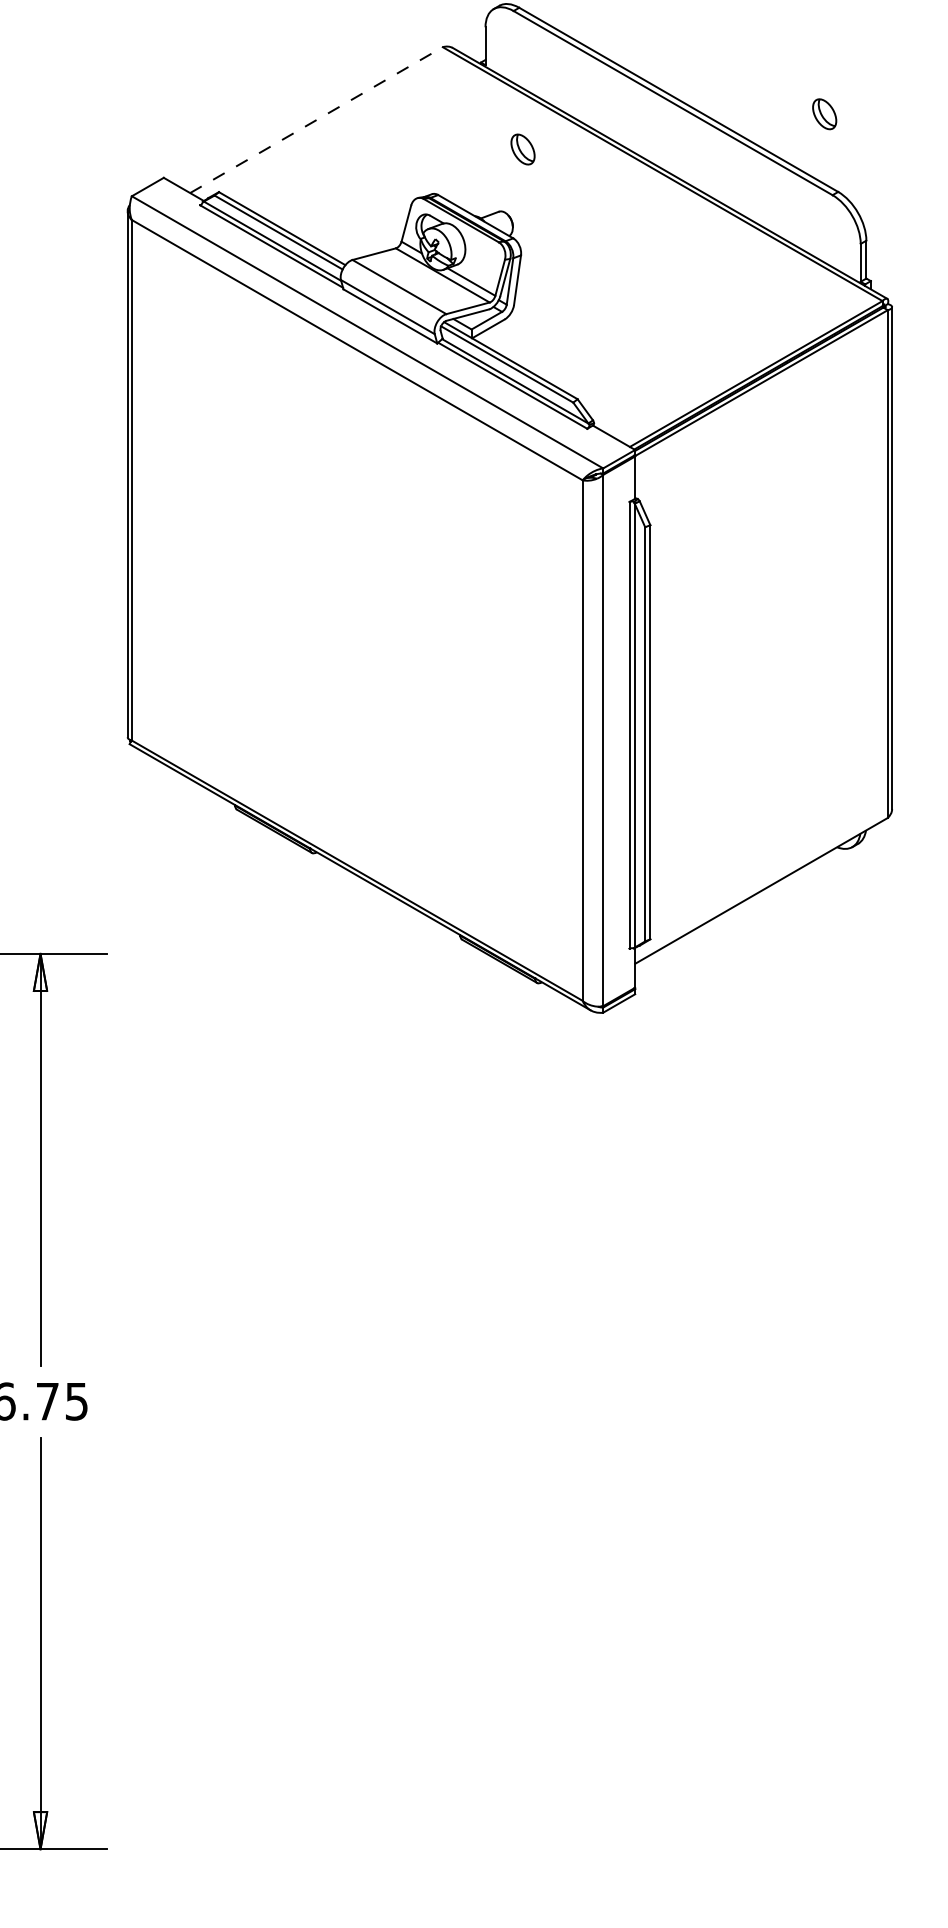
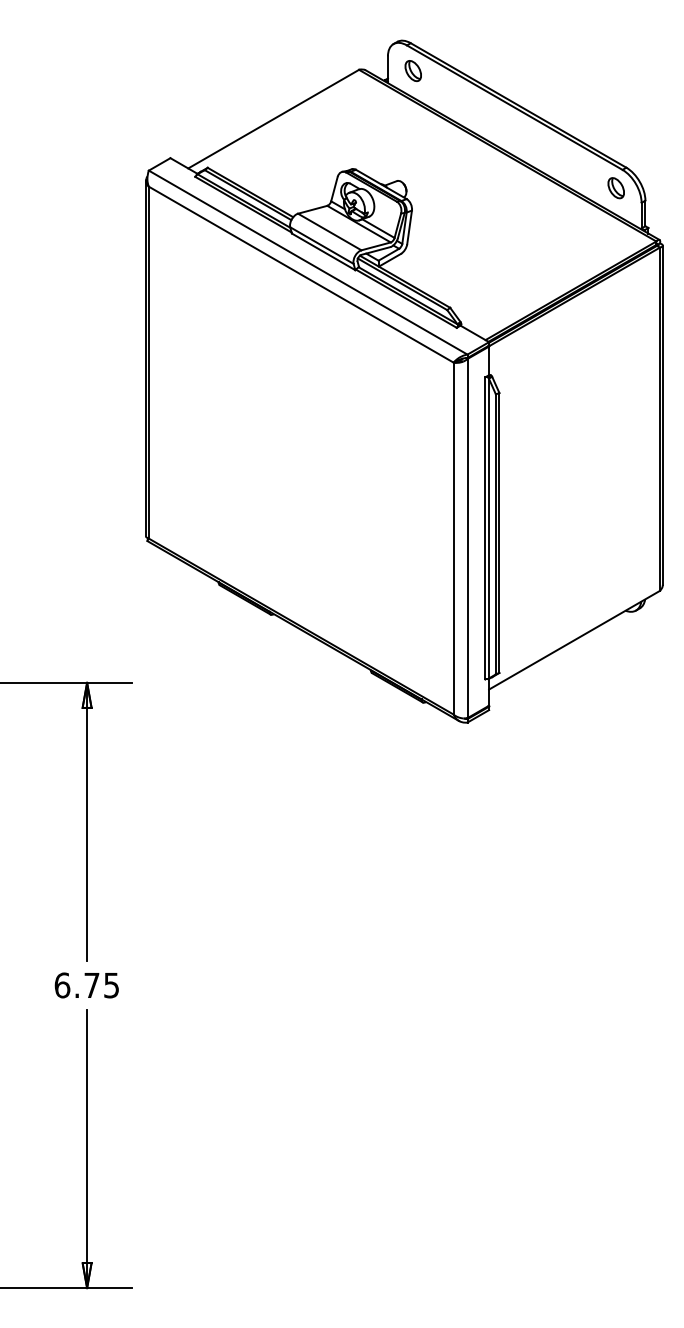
part: (823, 114) -> (615, 188), moved
line: (316, 120) -> (273, 119), dashed -> solid
part: (521, 148) -> (412, 70), moved

